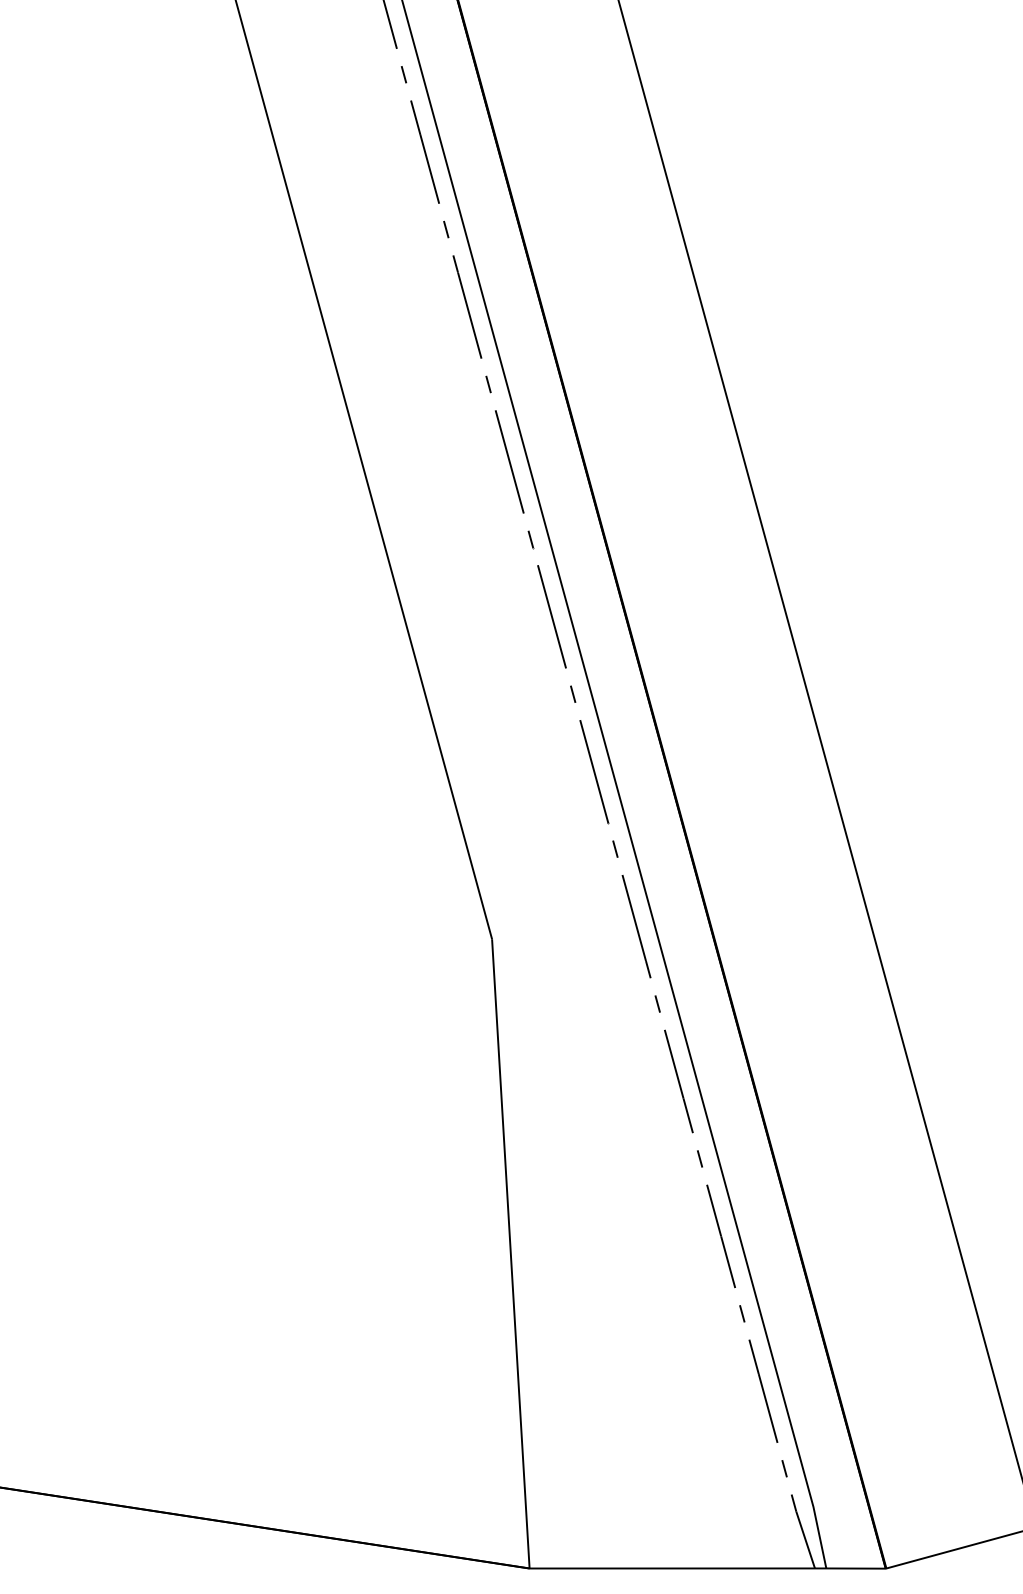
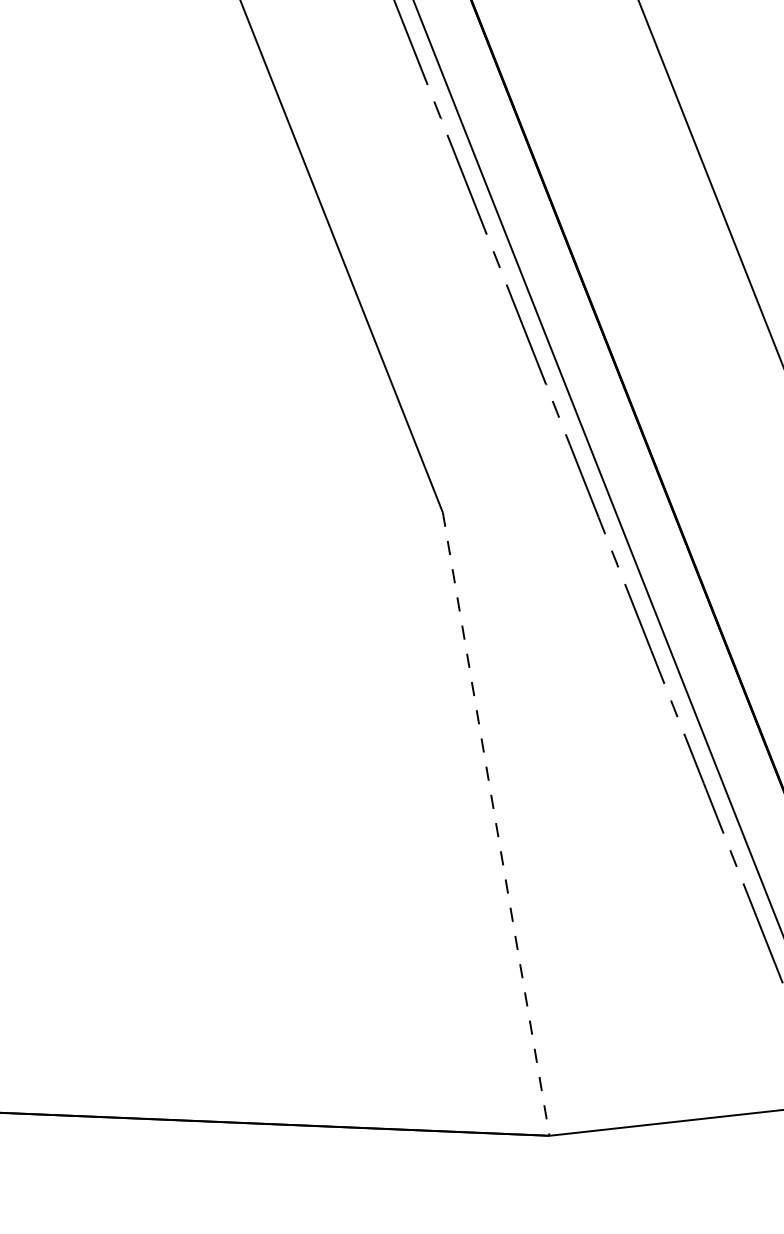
line: (510, 1254) -> (495, 824), solid -> dashed

